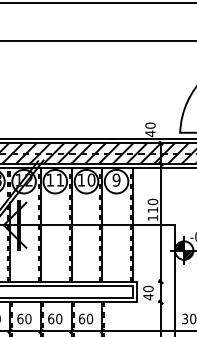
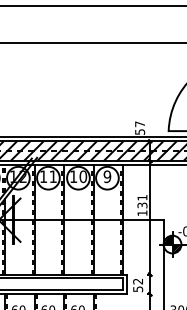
text: (150, 129) -> (140, 127), 40 -> 57
text: (152, 205) -> (142, 201), 110 -> 131
text: (148, 292) -> (138, 284), 40 -> 52

